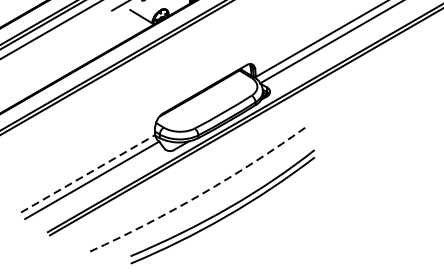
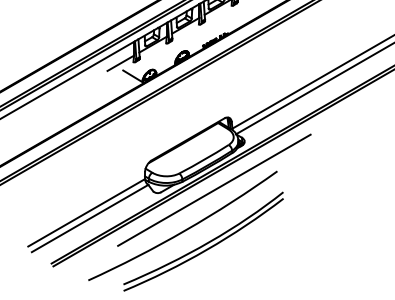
line: (235, 146) -> (214, 189), added
line: (89, 173) -> (87, 212), dashed -> solid
arc: (201, 194) -> (185, 230), dashed -> solid

